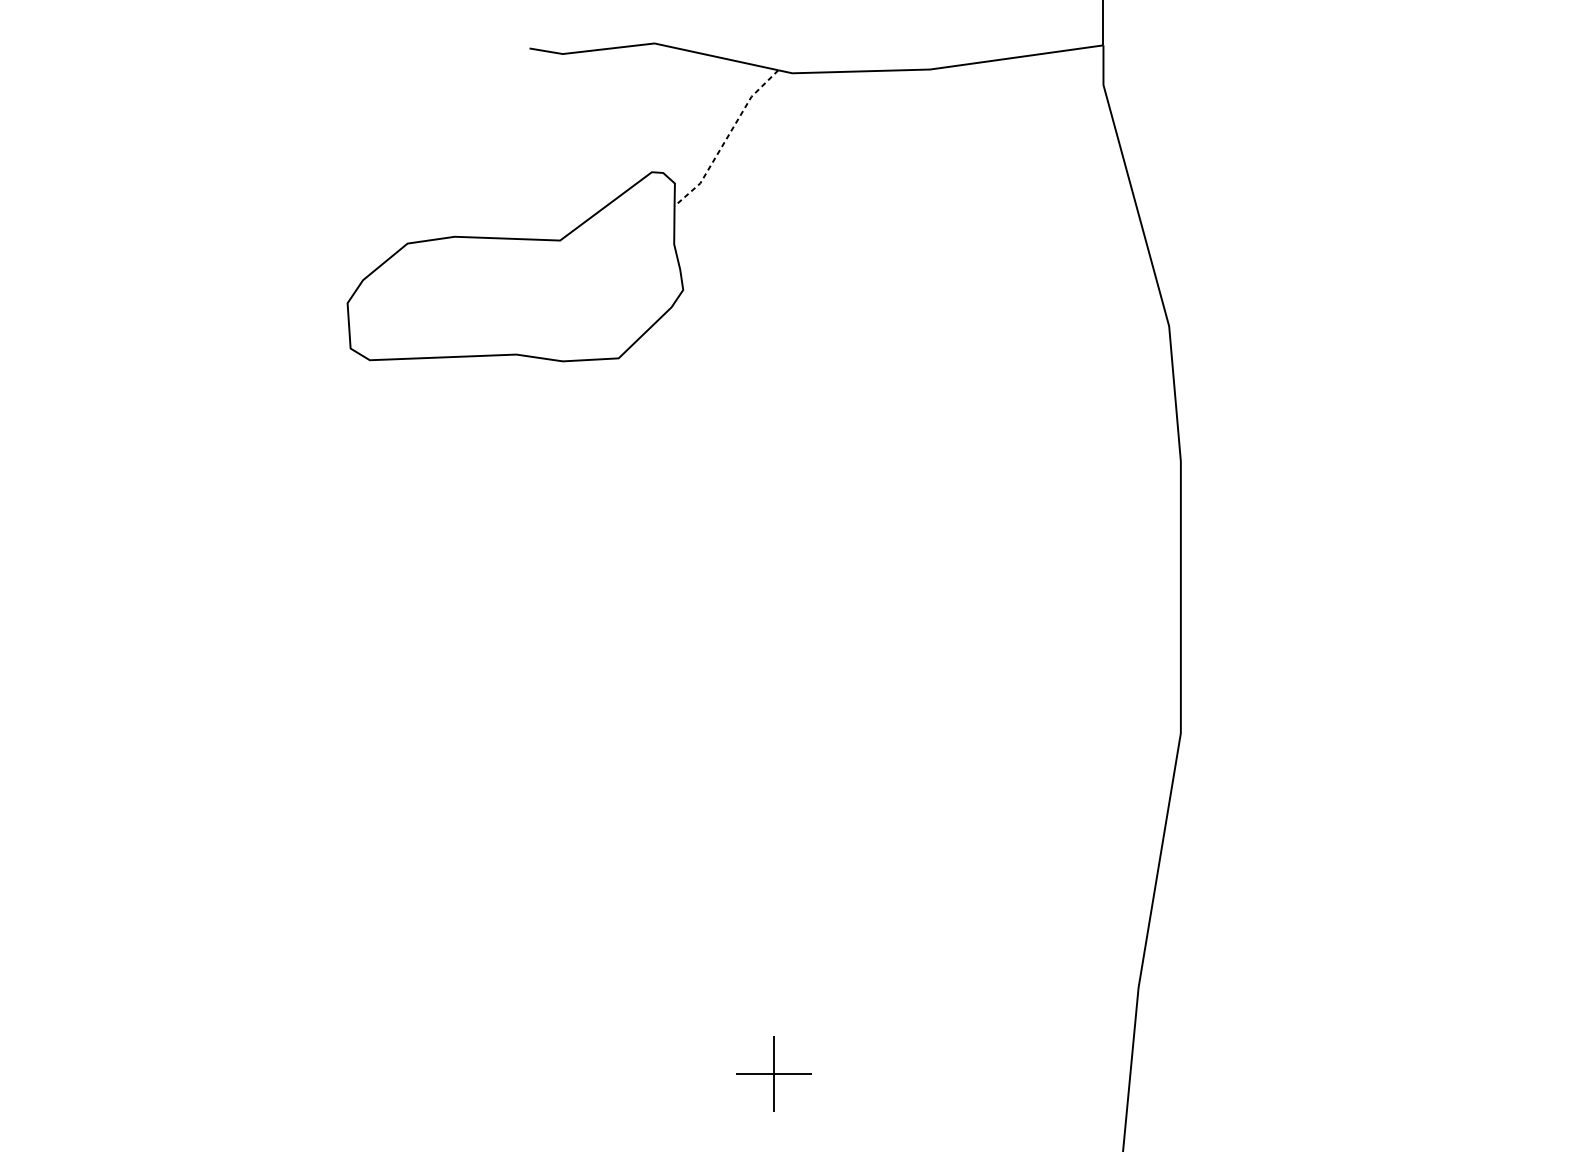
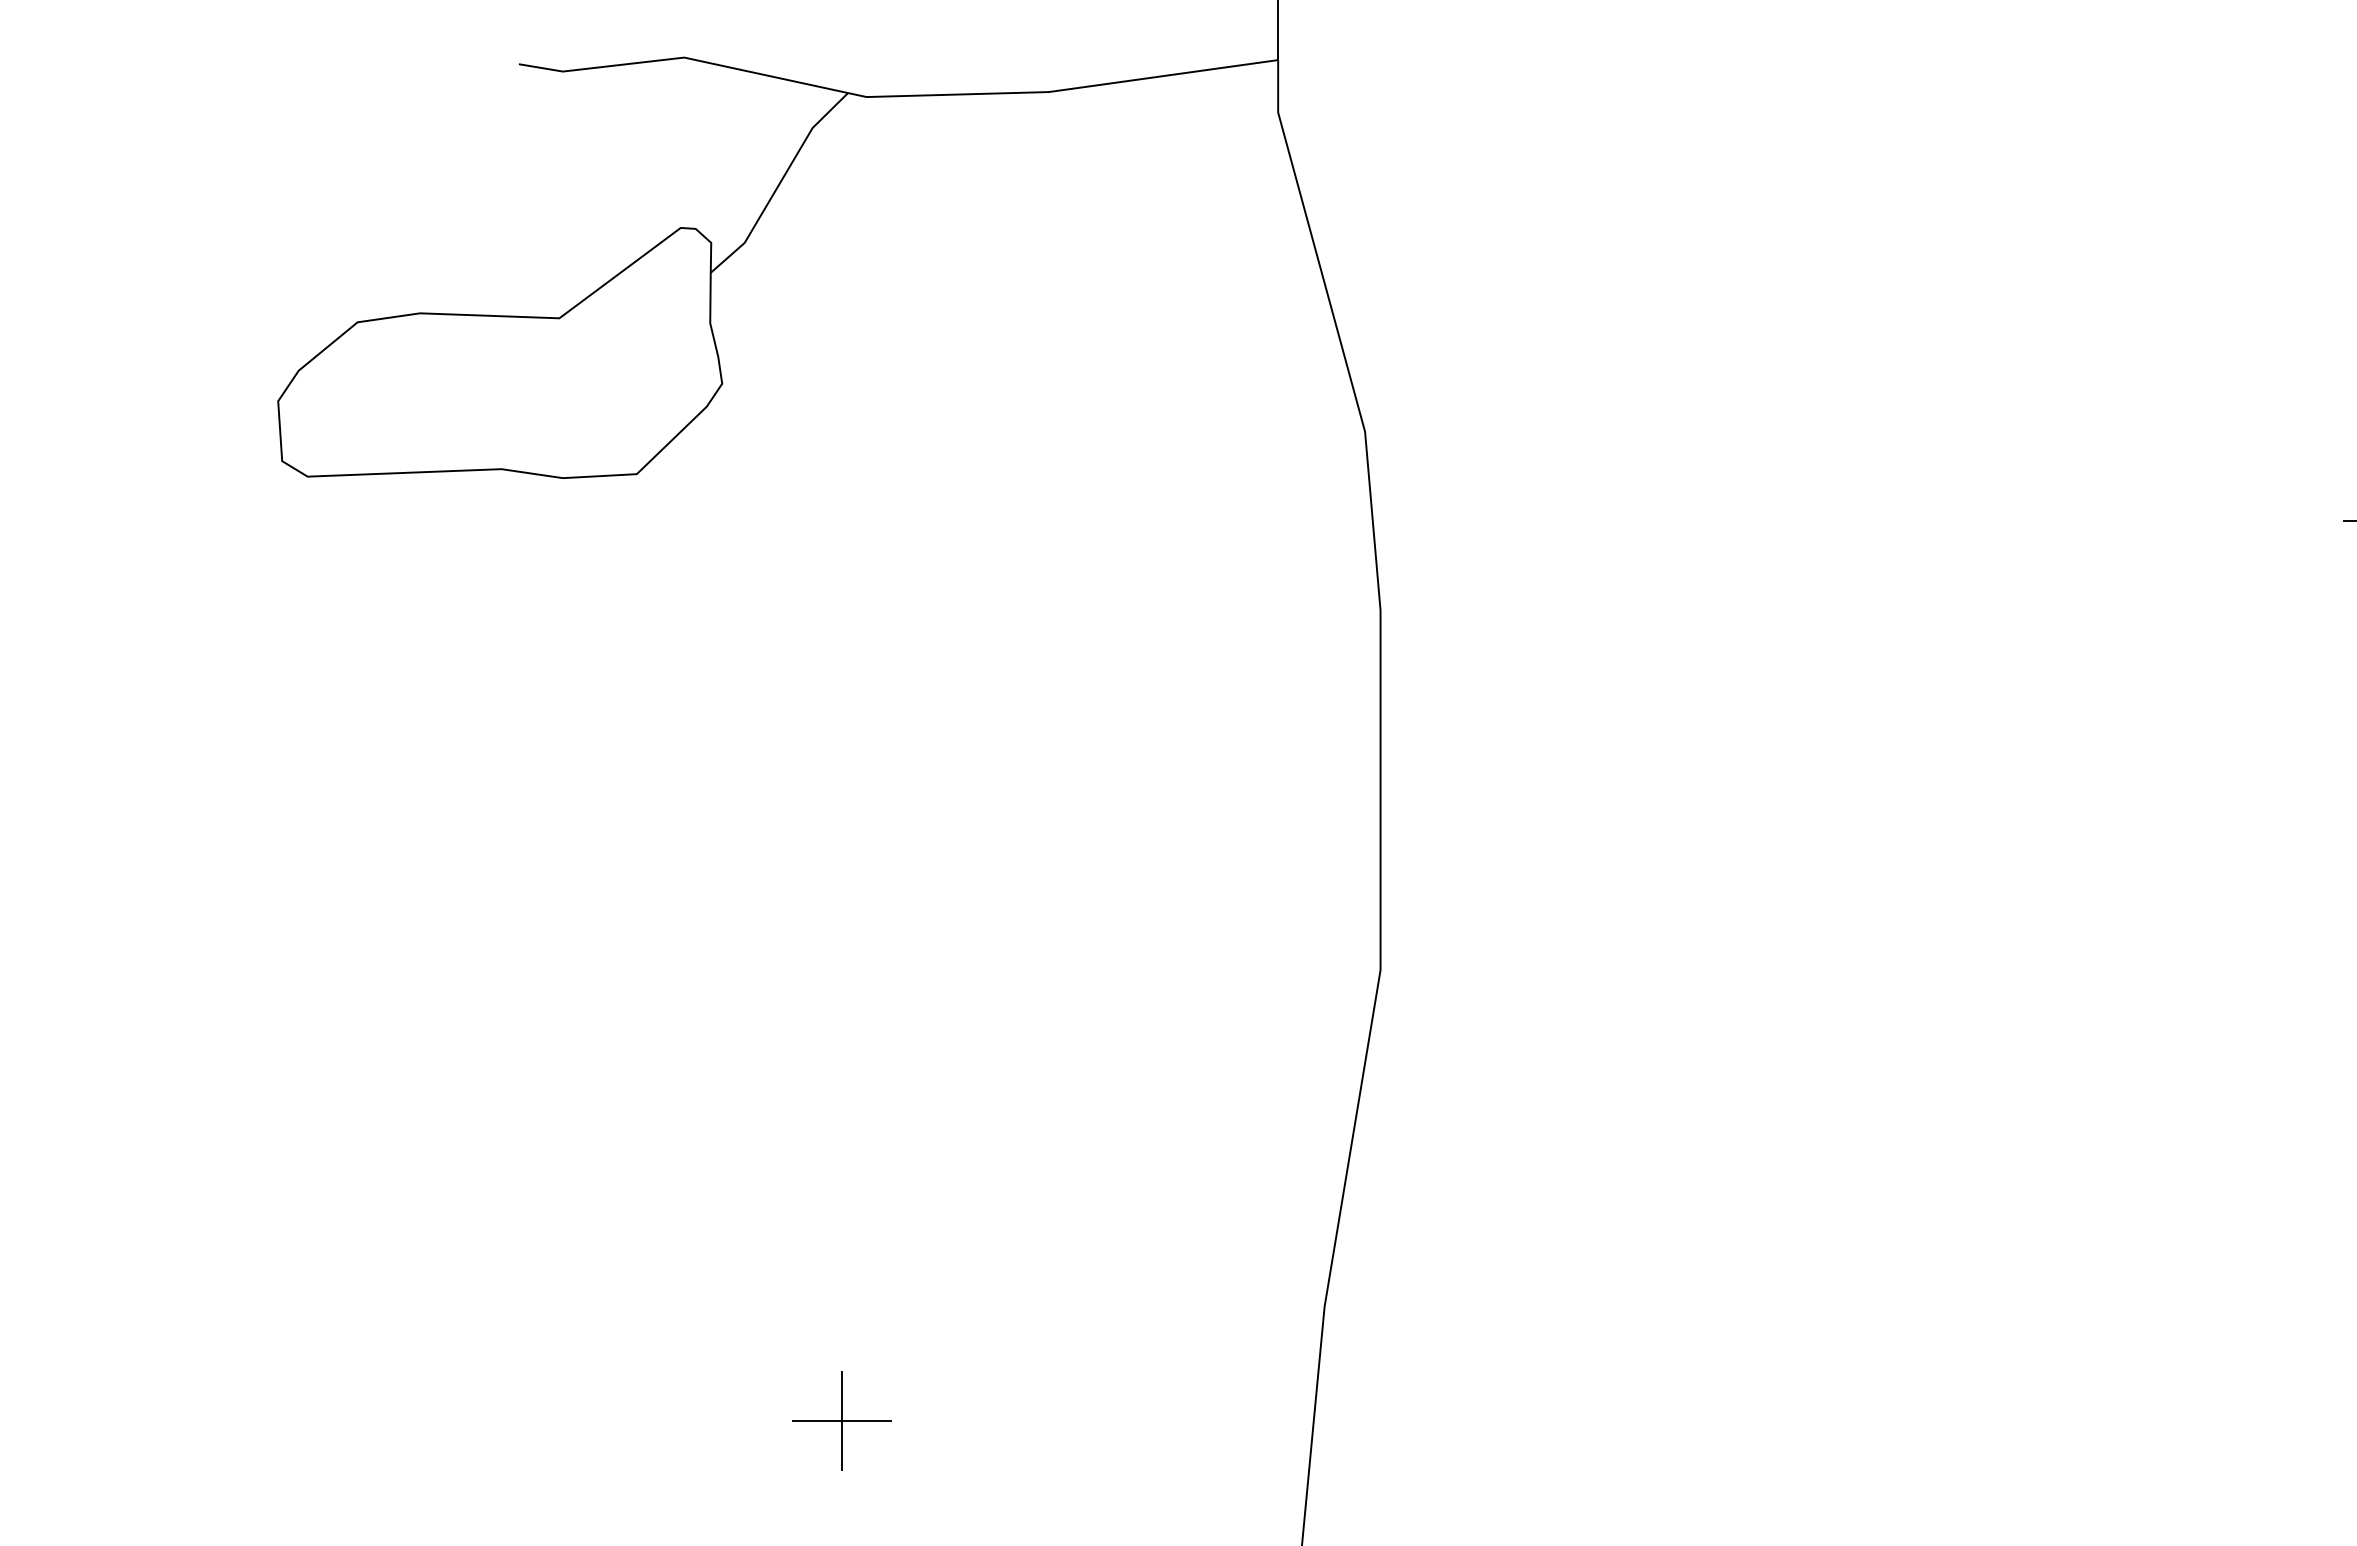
line: (726, 138) -> (779, 183), dashed -> solid

